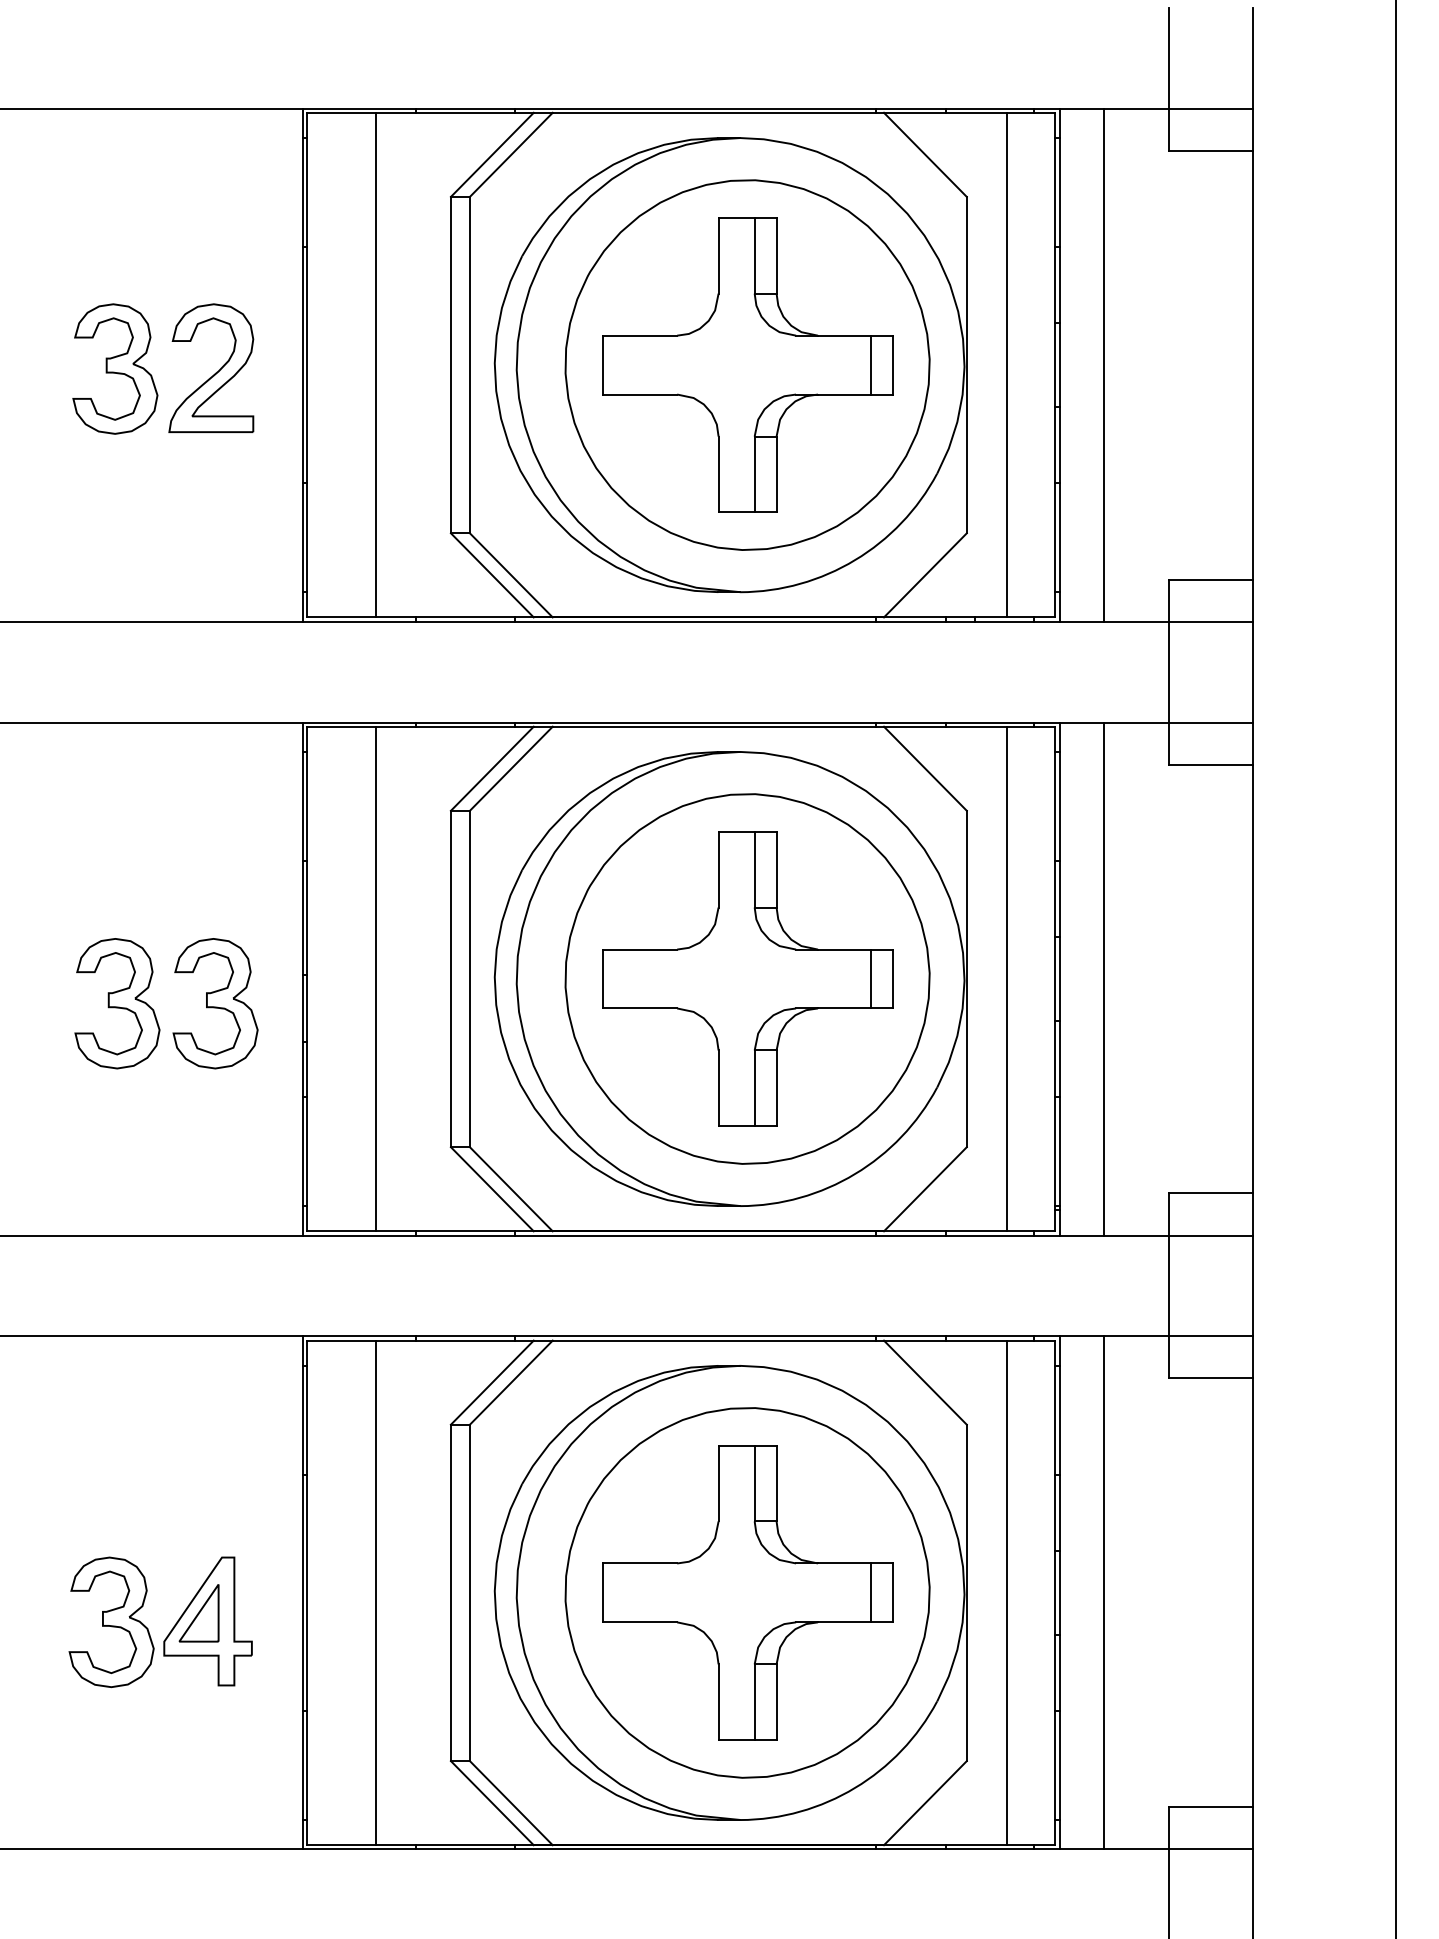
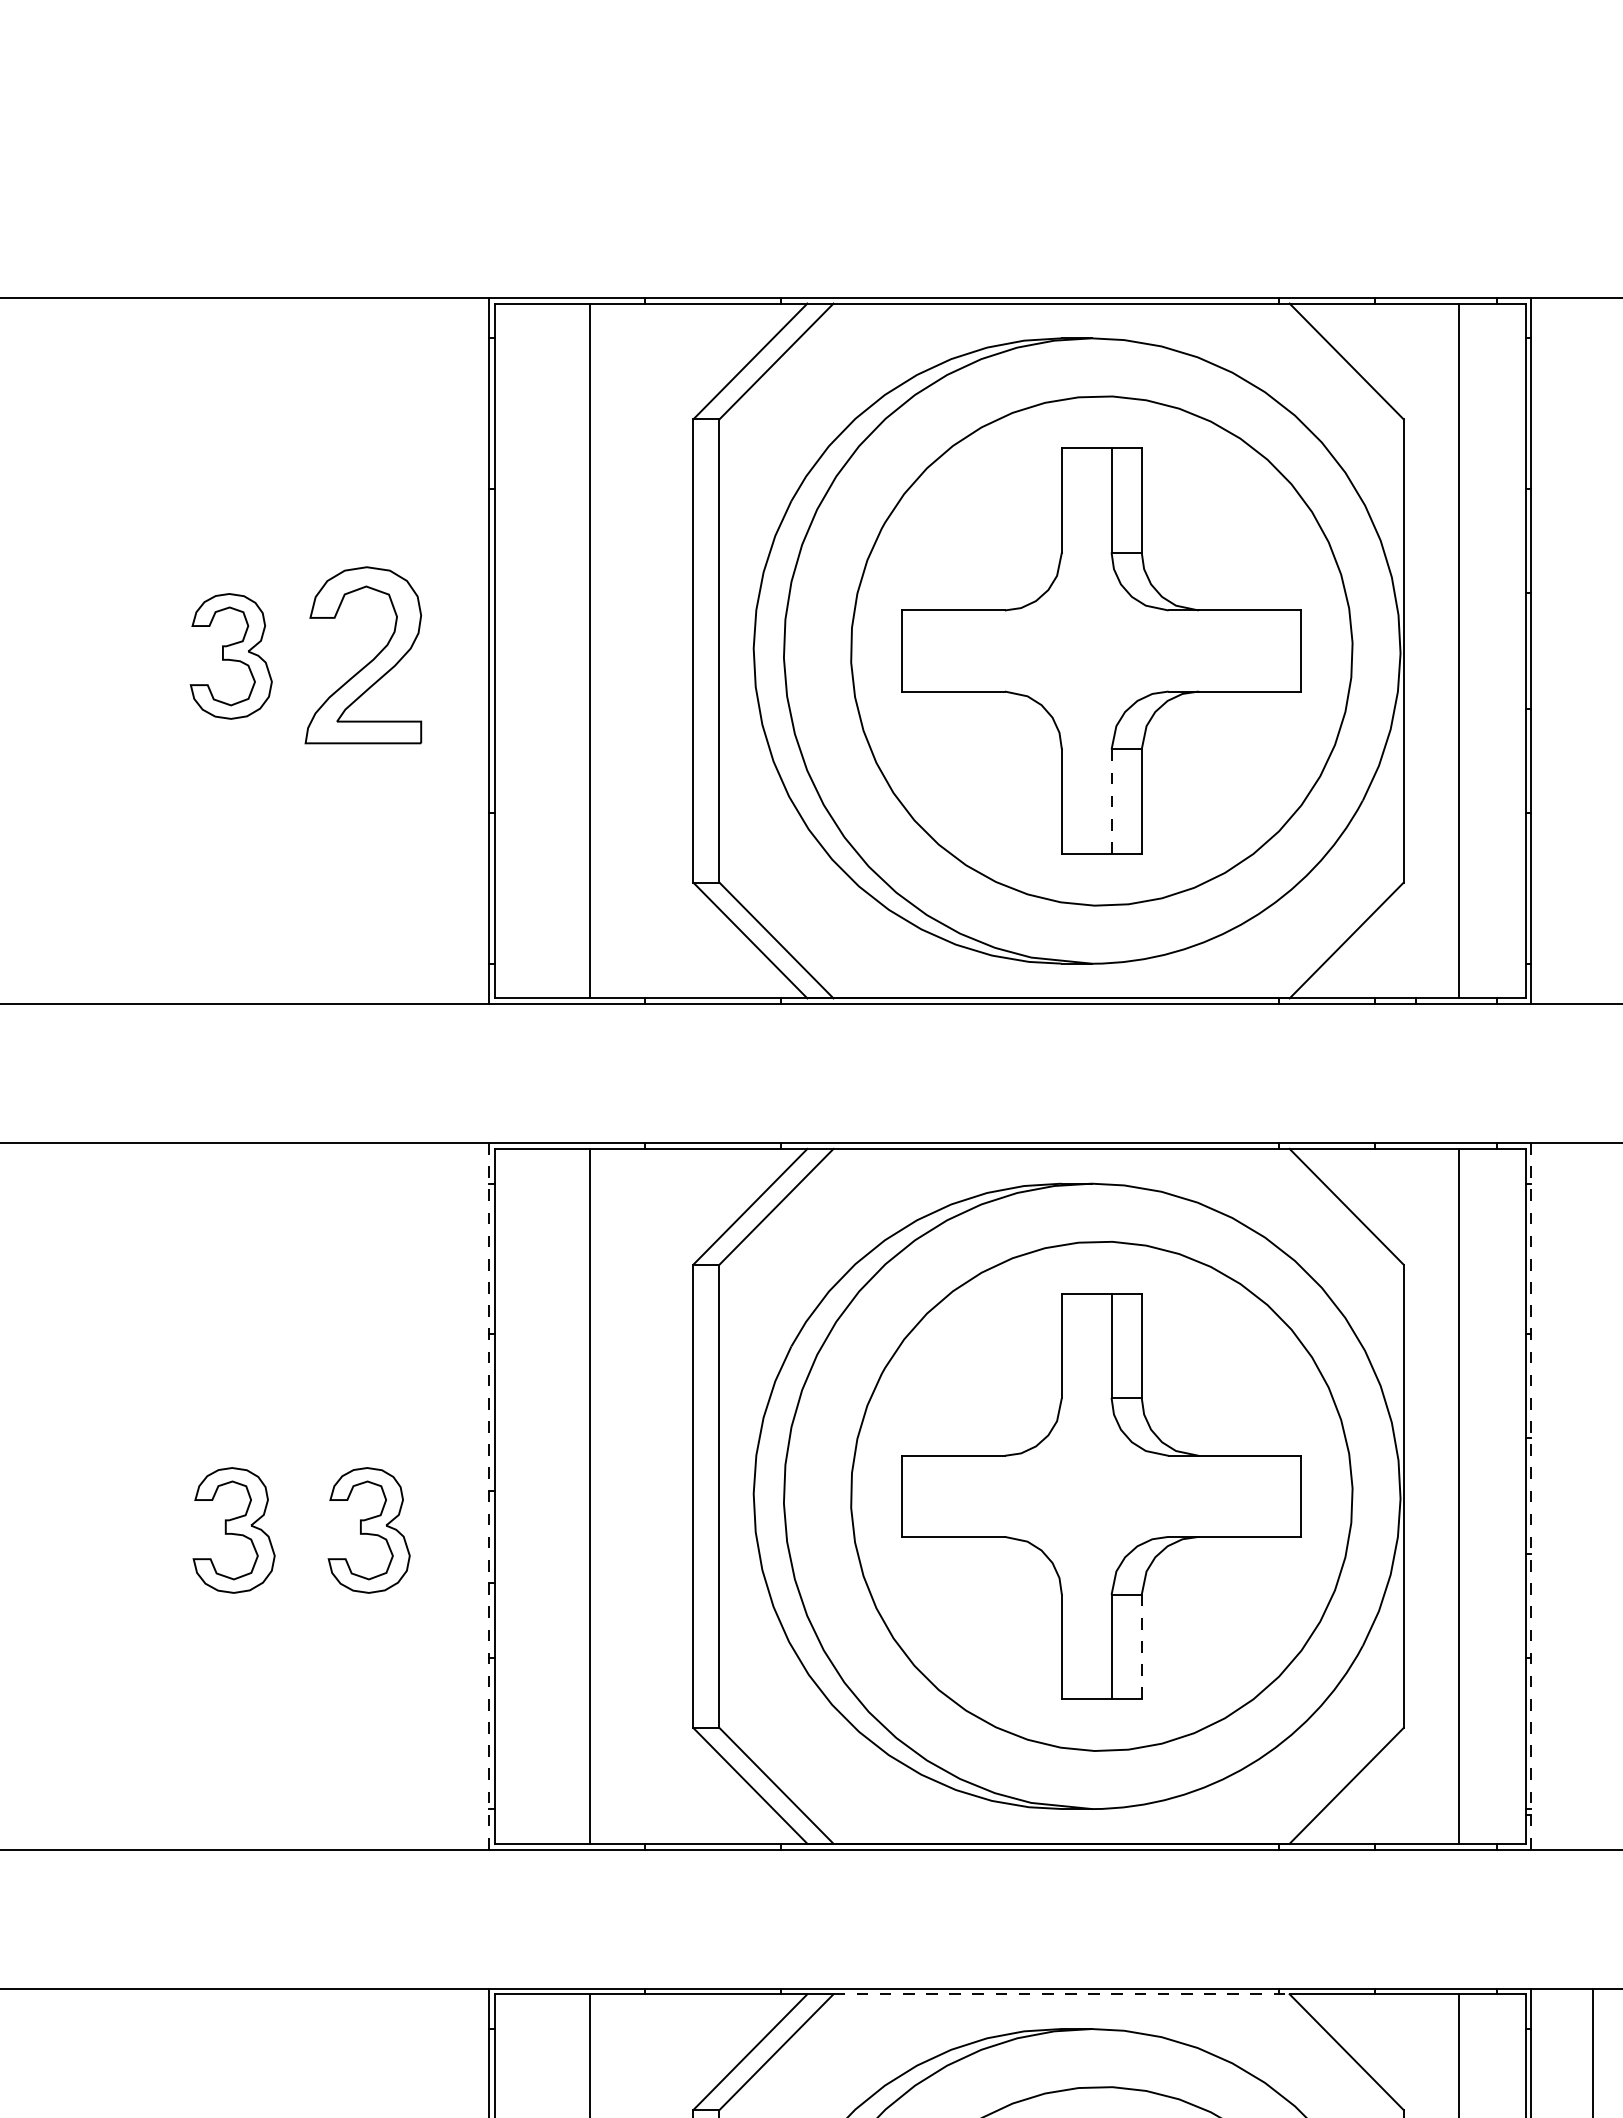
line: (870, 364) -> (1271, 650), removed
line: (1103, 364) -> (1591, 650), removed
part: (115, 368) -> (231, 655), size x0.7
line: (754, 474) -> (1111, 801), solid -> dashed
line: (870, 978) -> (1271, 1495), removed
line: (1059, 978) -> (1531, 1495), solid -> dashed
line: (1103, 978) -> (1591, 1495), removed
line: (302, 979) -> (488, 1497), solid -> dashed
part: (117, 1003) -> (234, 1530), size x0.7
part: (215, 1003) -> (369, 1530), size x0.7
line: (776, 1088) -> (1141, 1647), solid -> dashed
line: (718, 1340) -> (1061, 1994), solid -> dashed

